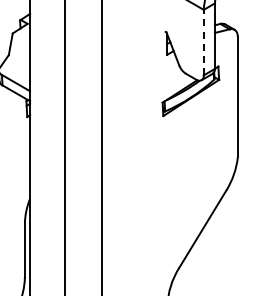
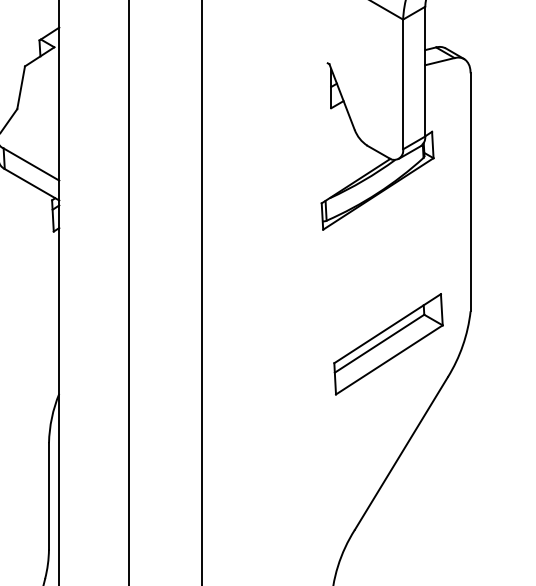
line: (203, 42) -> (402, 84), dashed -> solid
part: (196, 173) -> (388, 343), added

